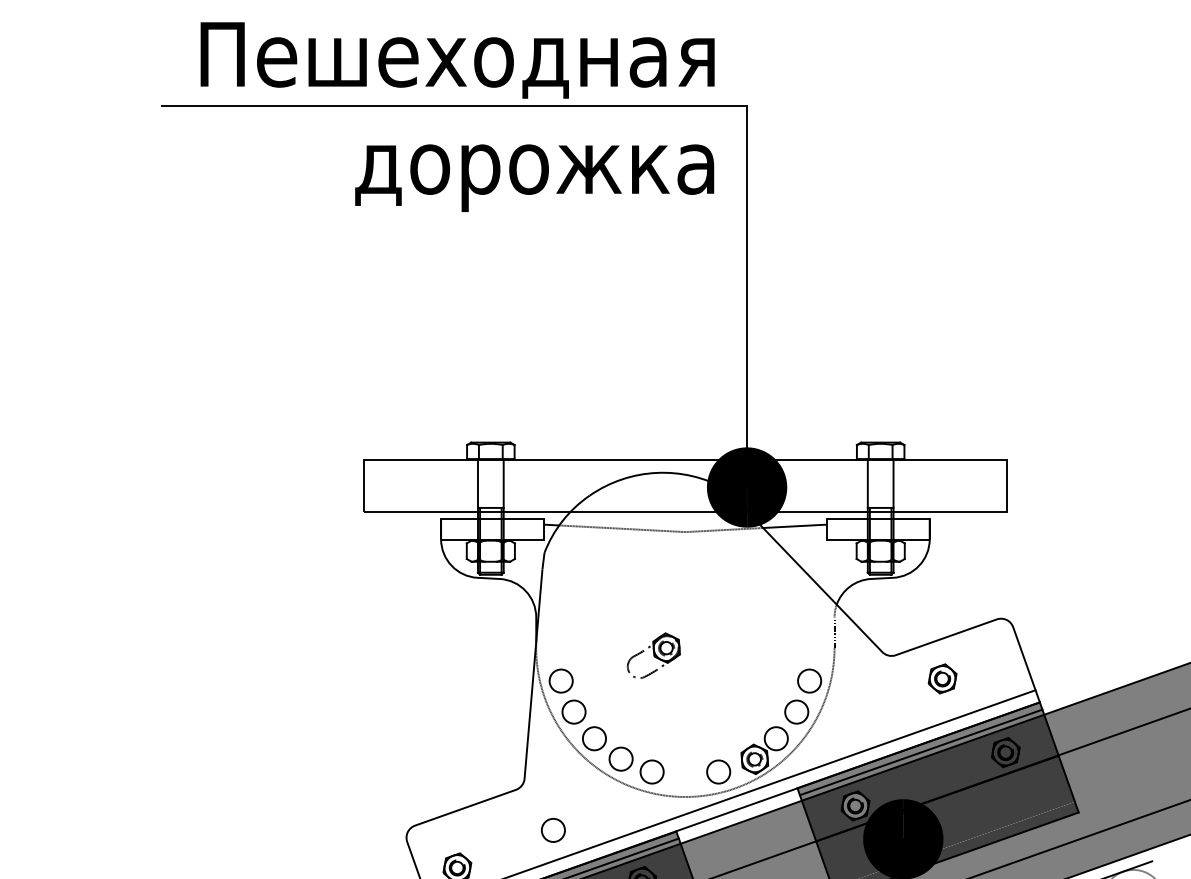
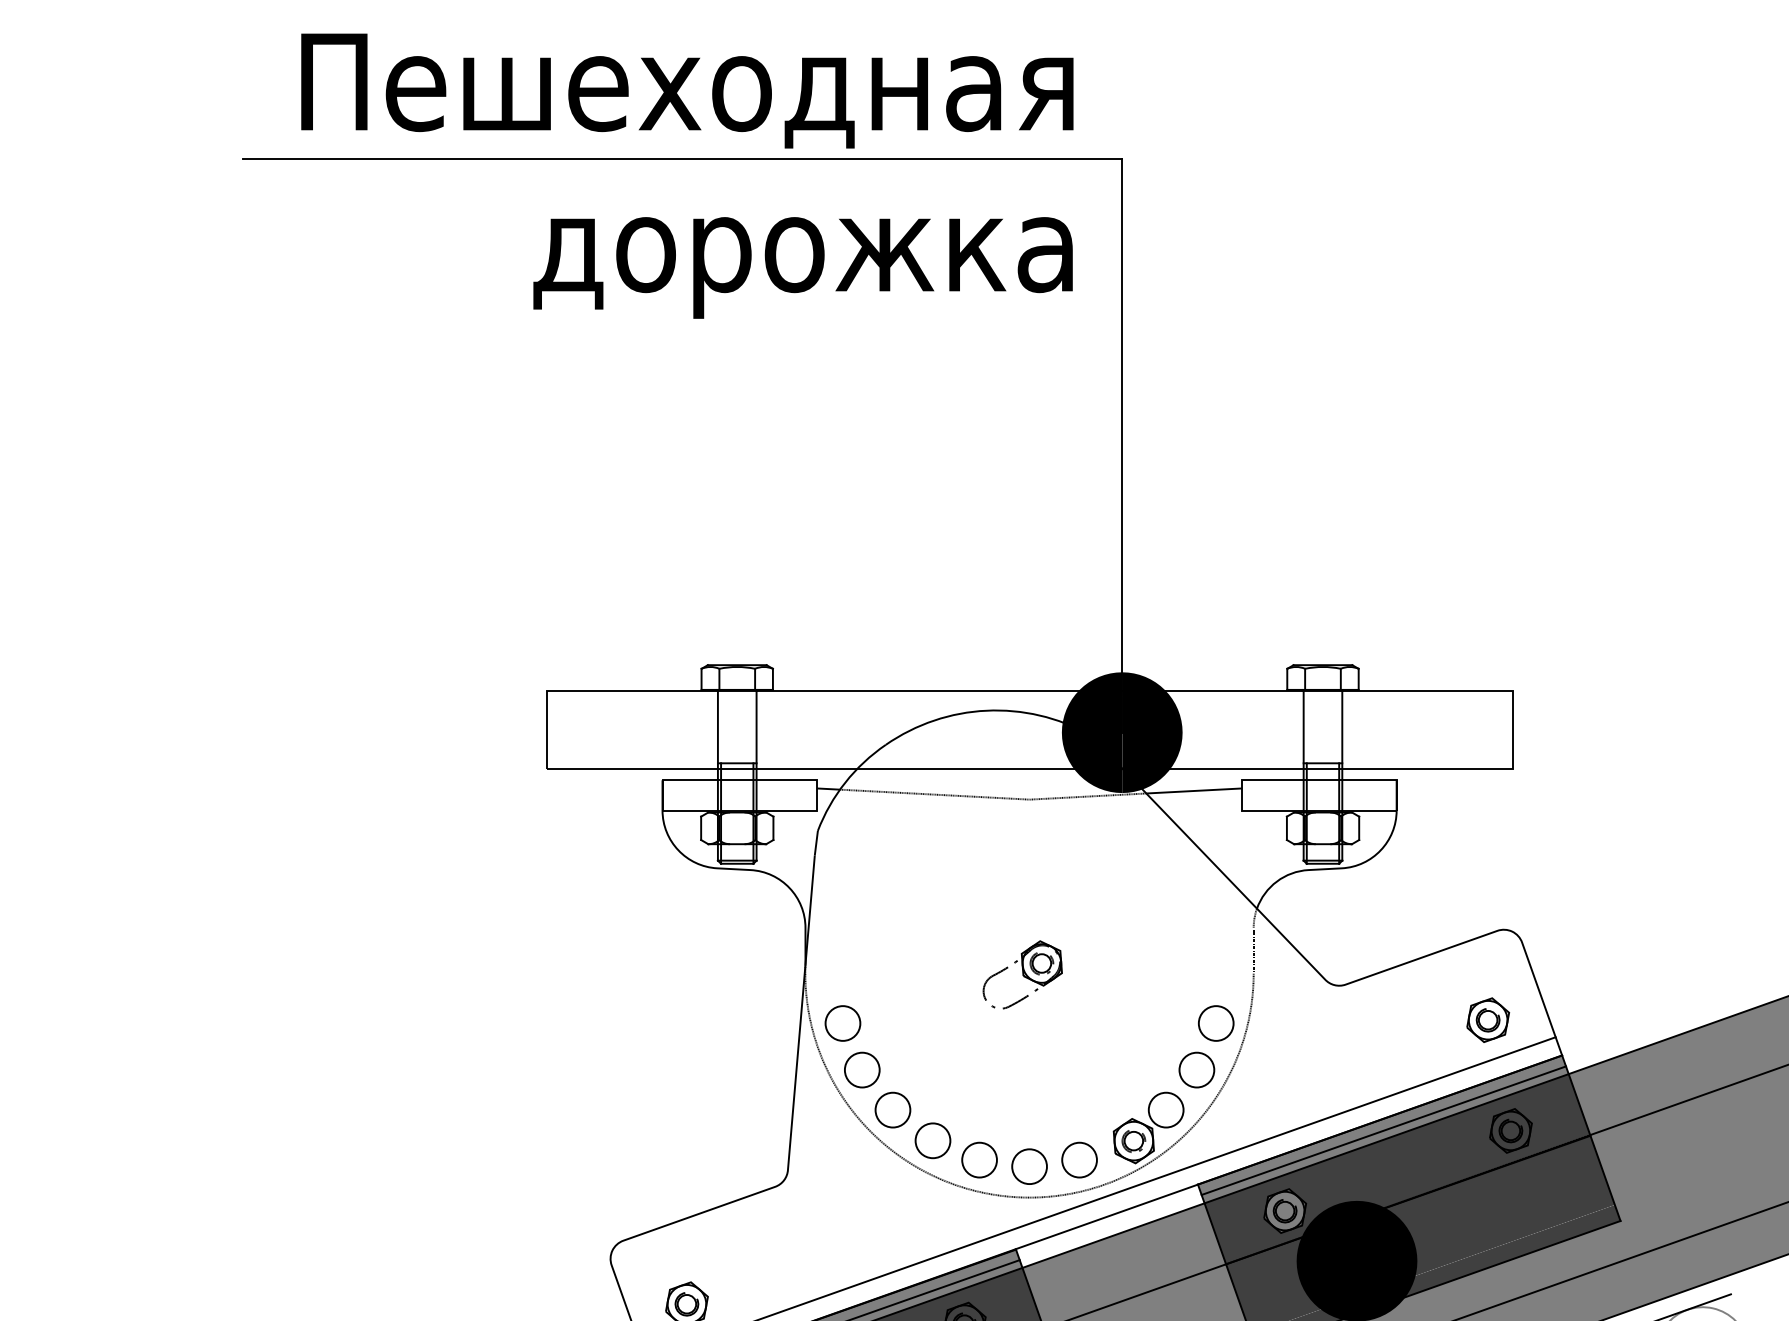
part: (653, 655) -> (1022, 974), moved
part: (942, 678) -> (1487, 1019), moved
circle: (553, 830) -> (1029, 1166), moved

